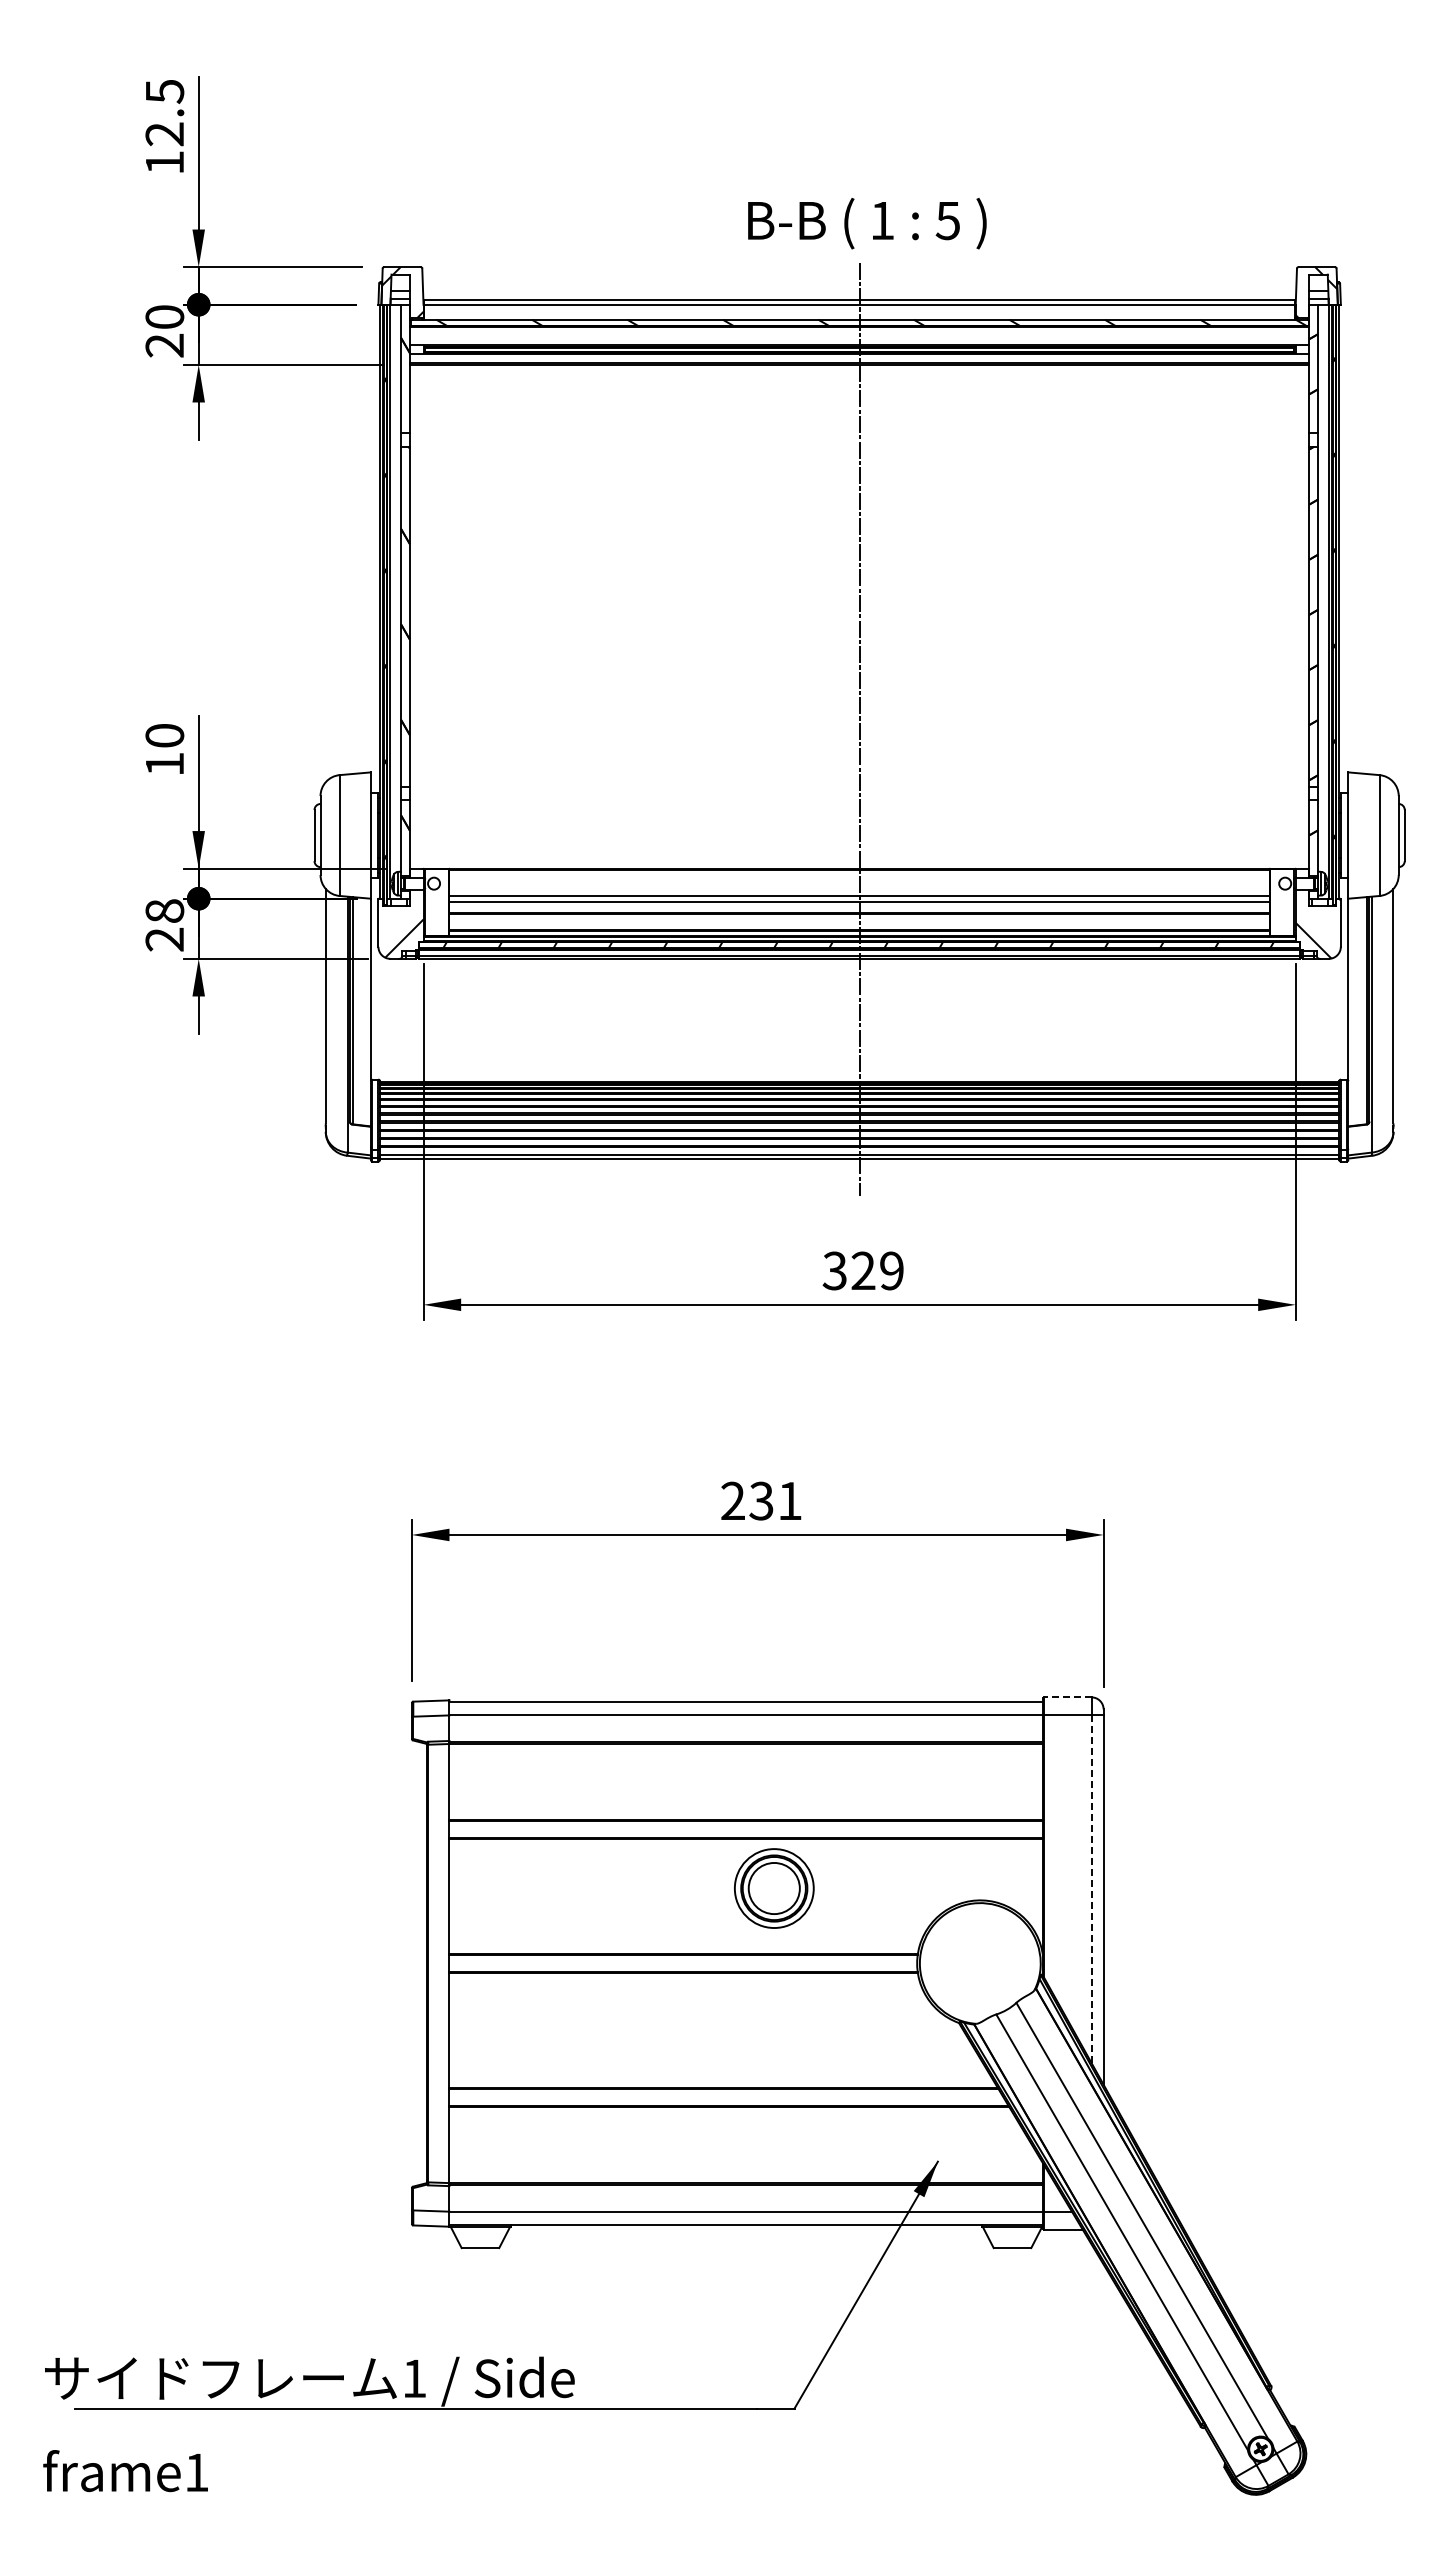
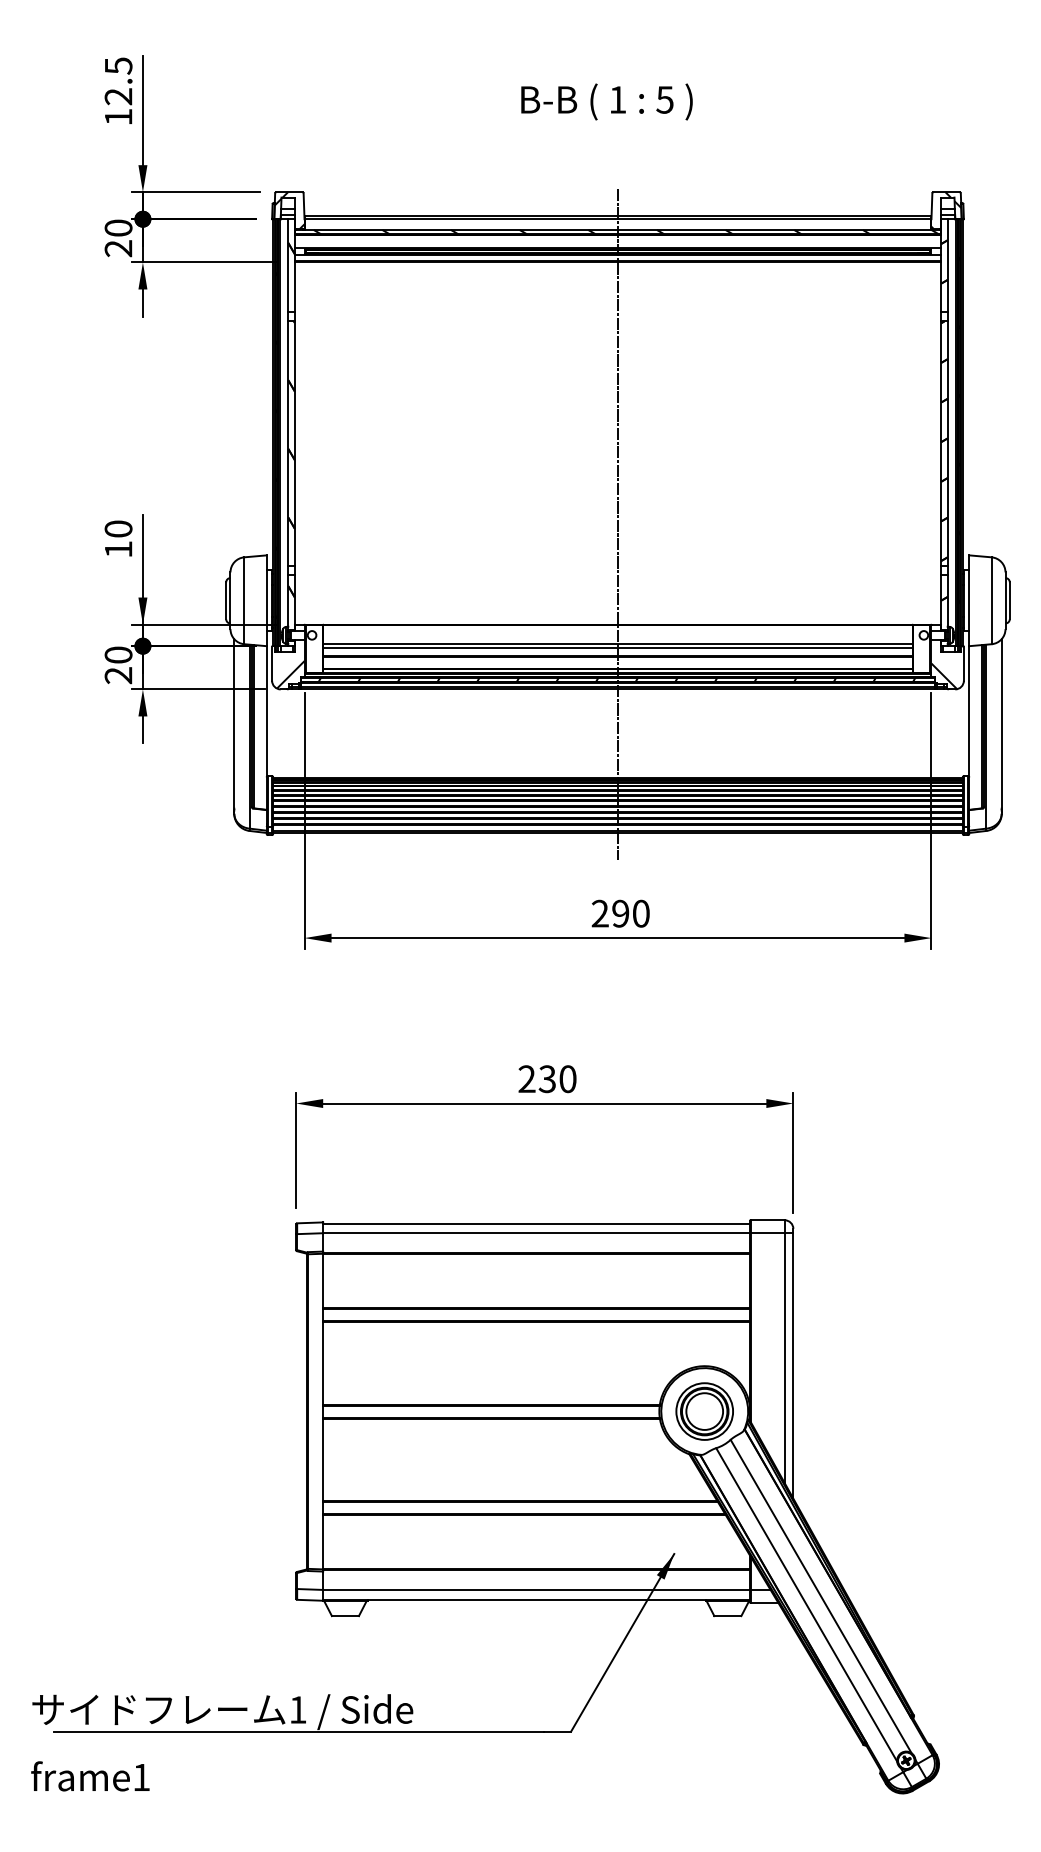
text: (867, 223) -> (607, 101), moved
text: (164, 910) -> (118, 654), 28 -> 20
text: (862, 1270) -> (620, 913), 329 -> 290
text: (789, 1500) -> (567, 1078), 231 -> 230
line: (1067, 1697) -> (767, 1220), dashed -> solid
part: (774, 1888) -> (704, 1411), moved
line: (1091, 1889) -> (784, 1358), dashed -> solid

